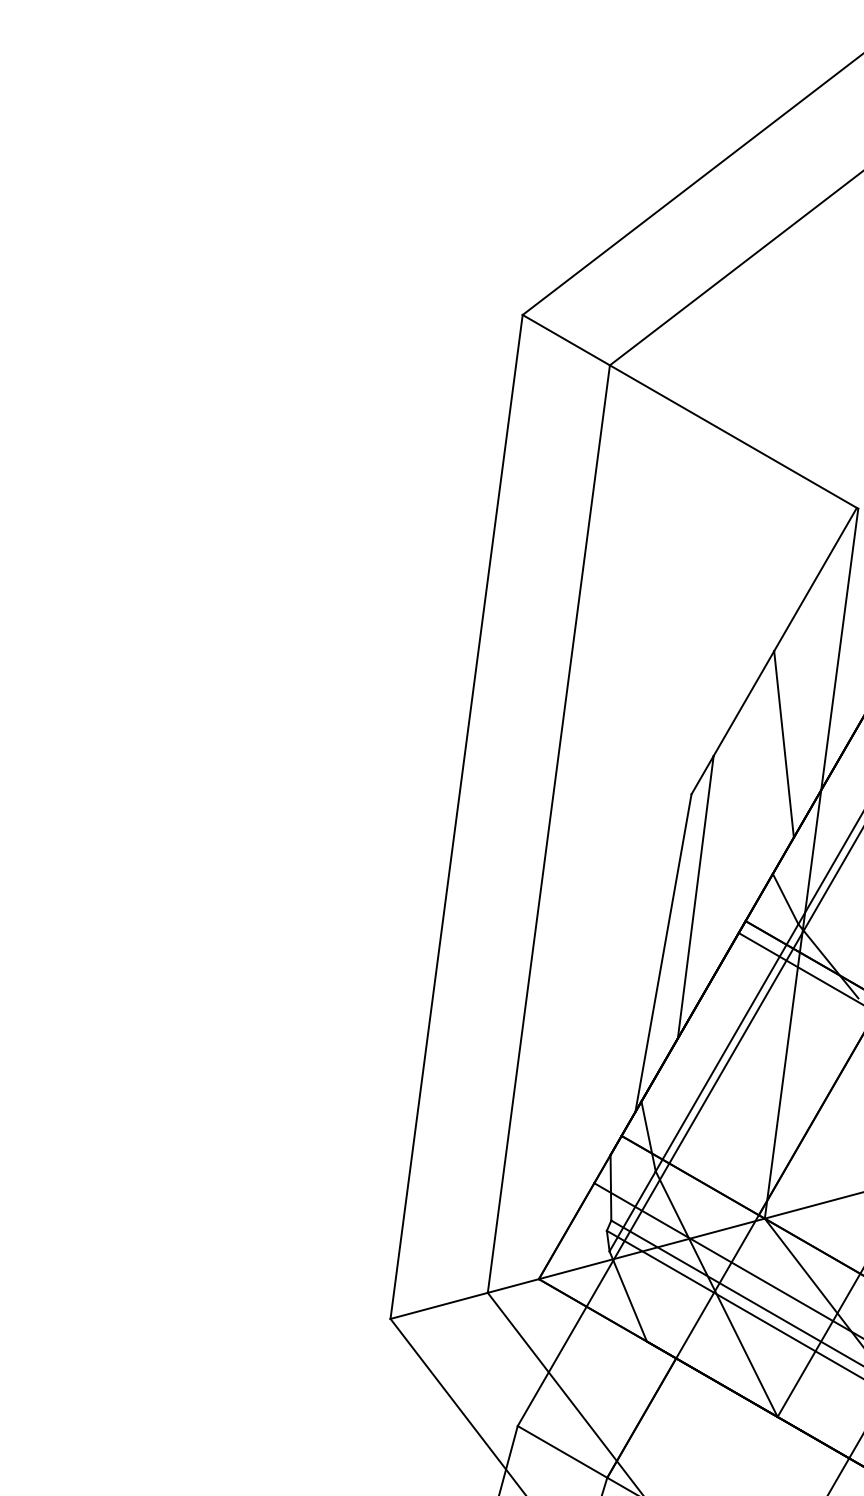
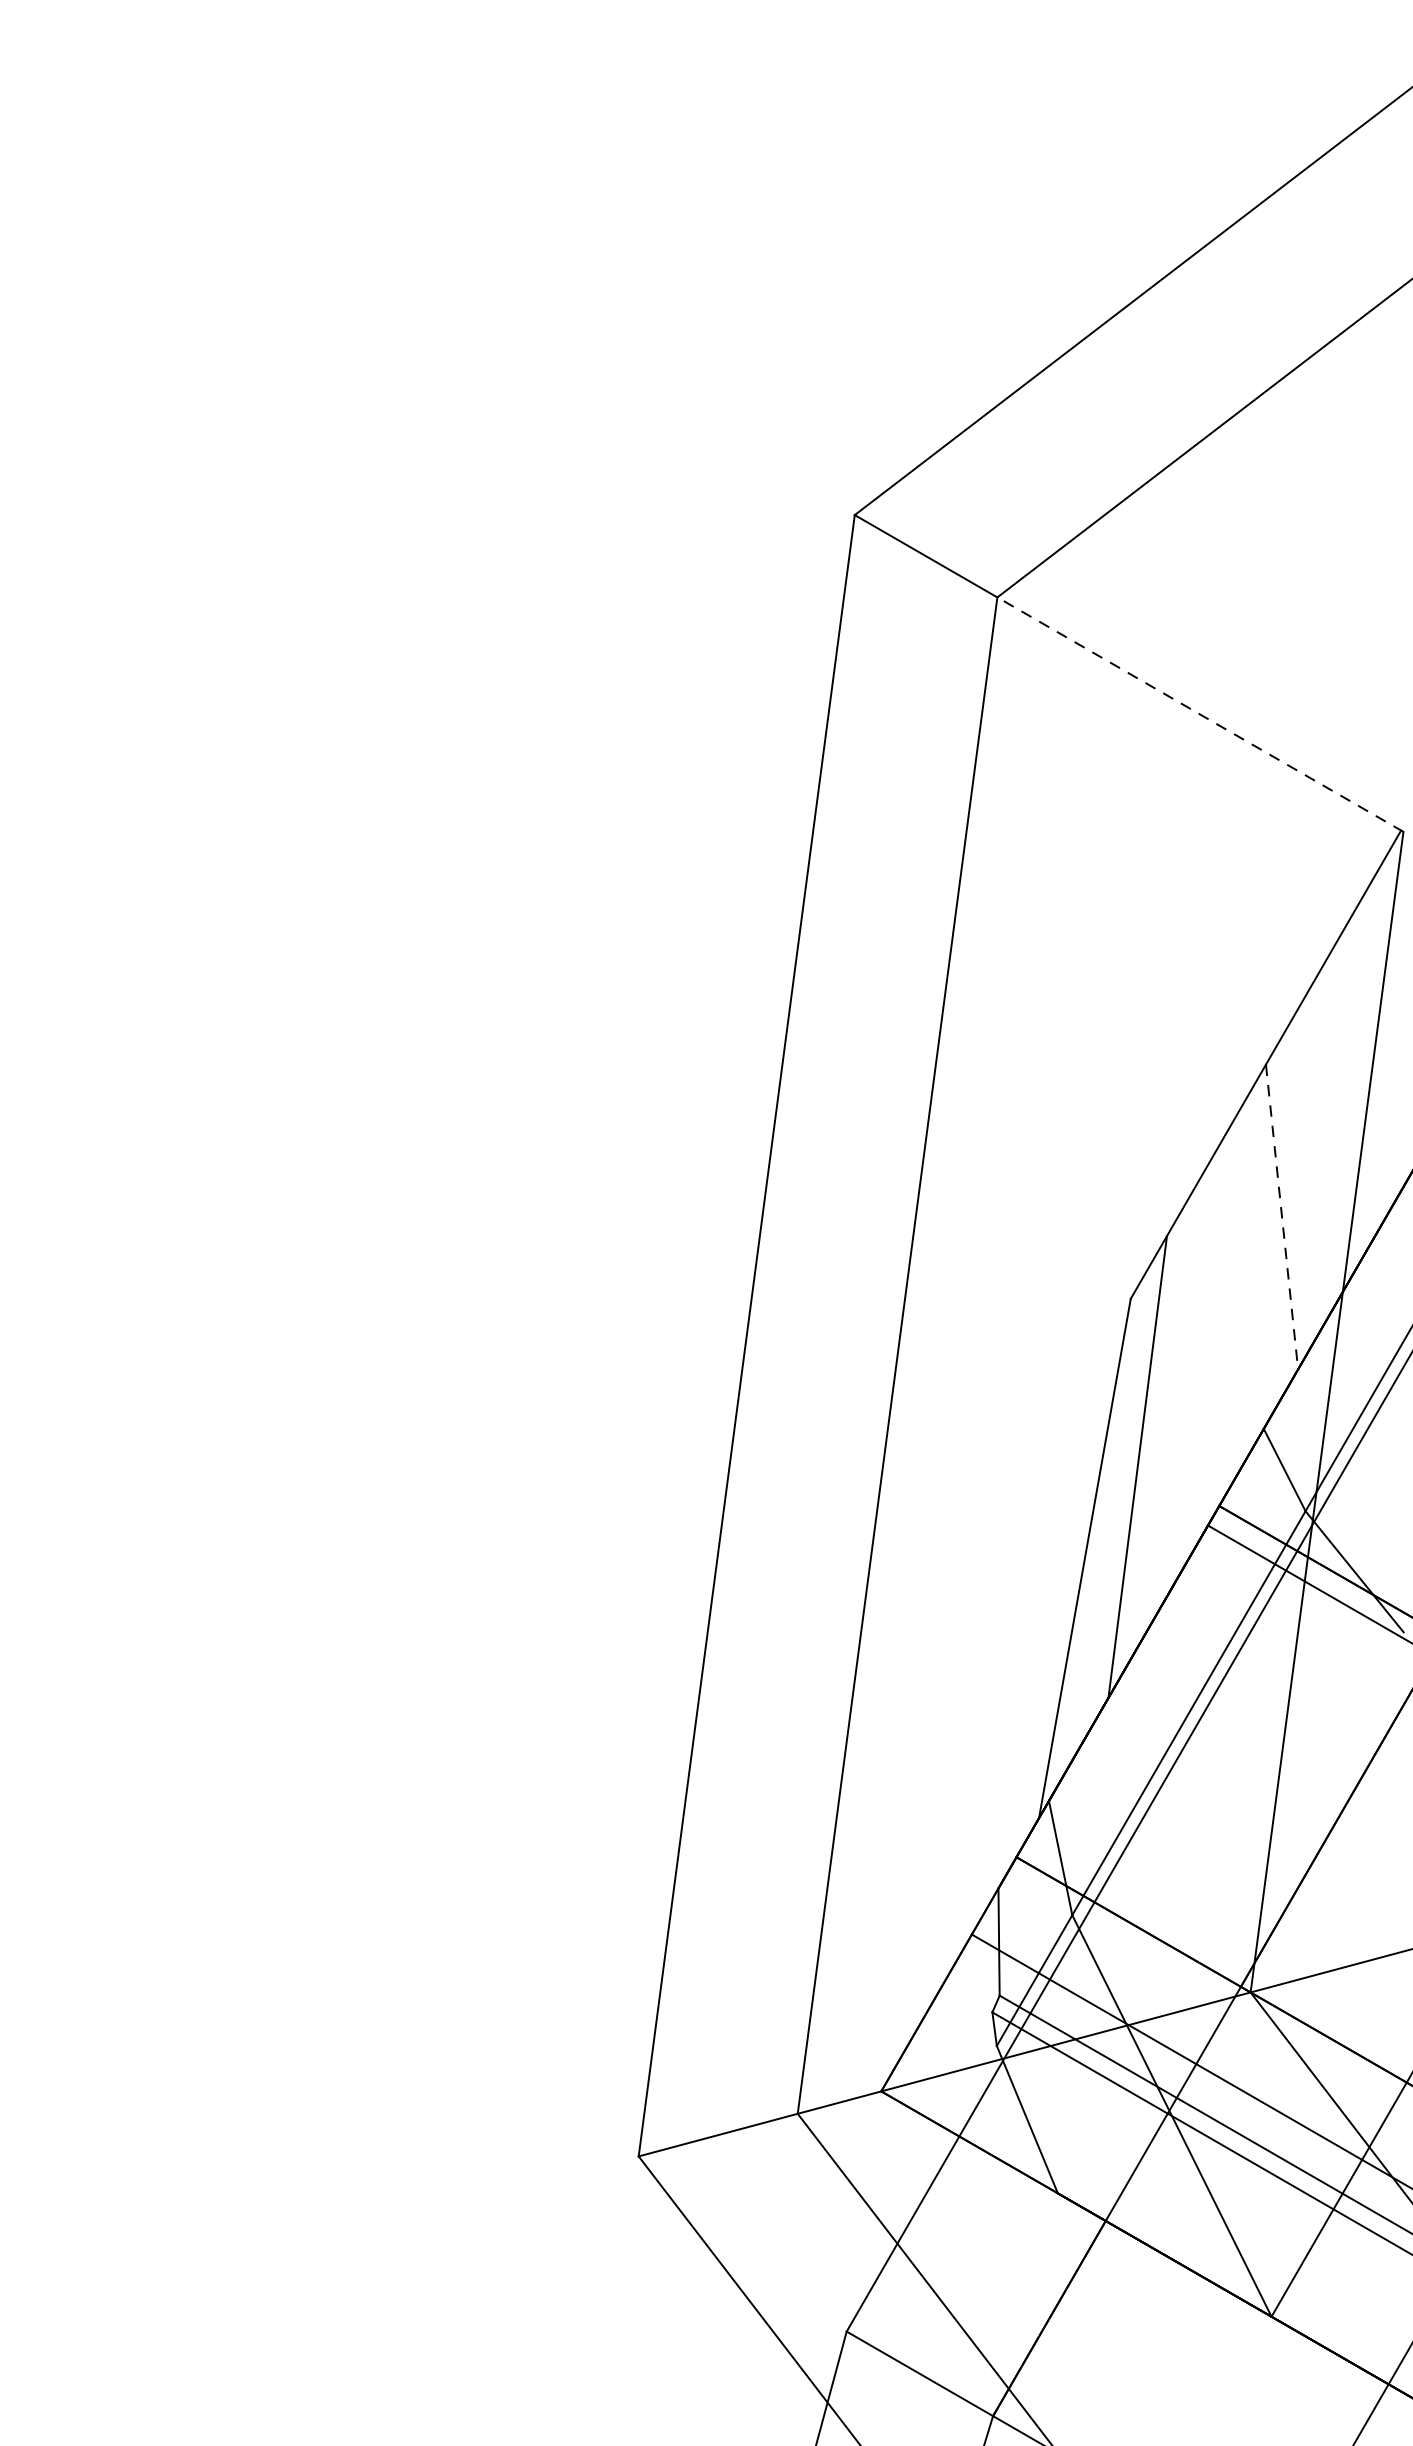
line: (733, 436) -> (1199, 713), solid -> dashed
line: (784, 744) -> (1282, 1217), solid -> dashed

